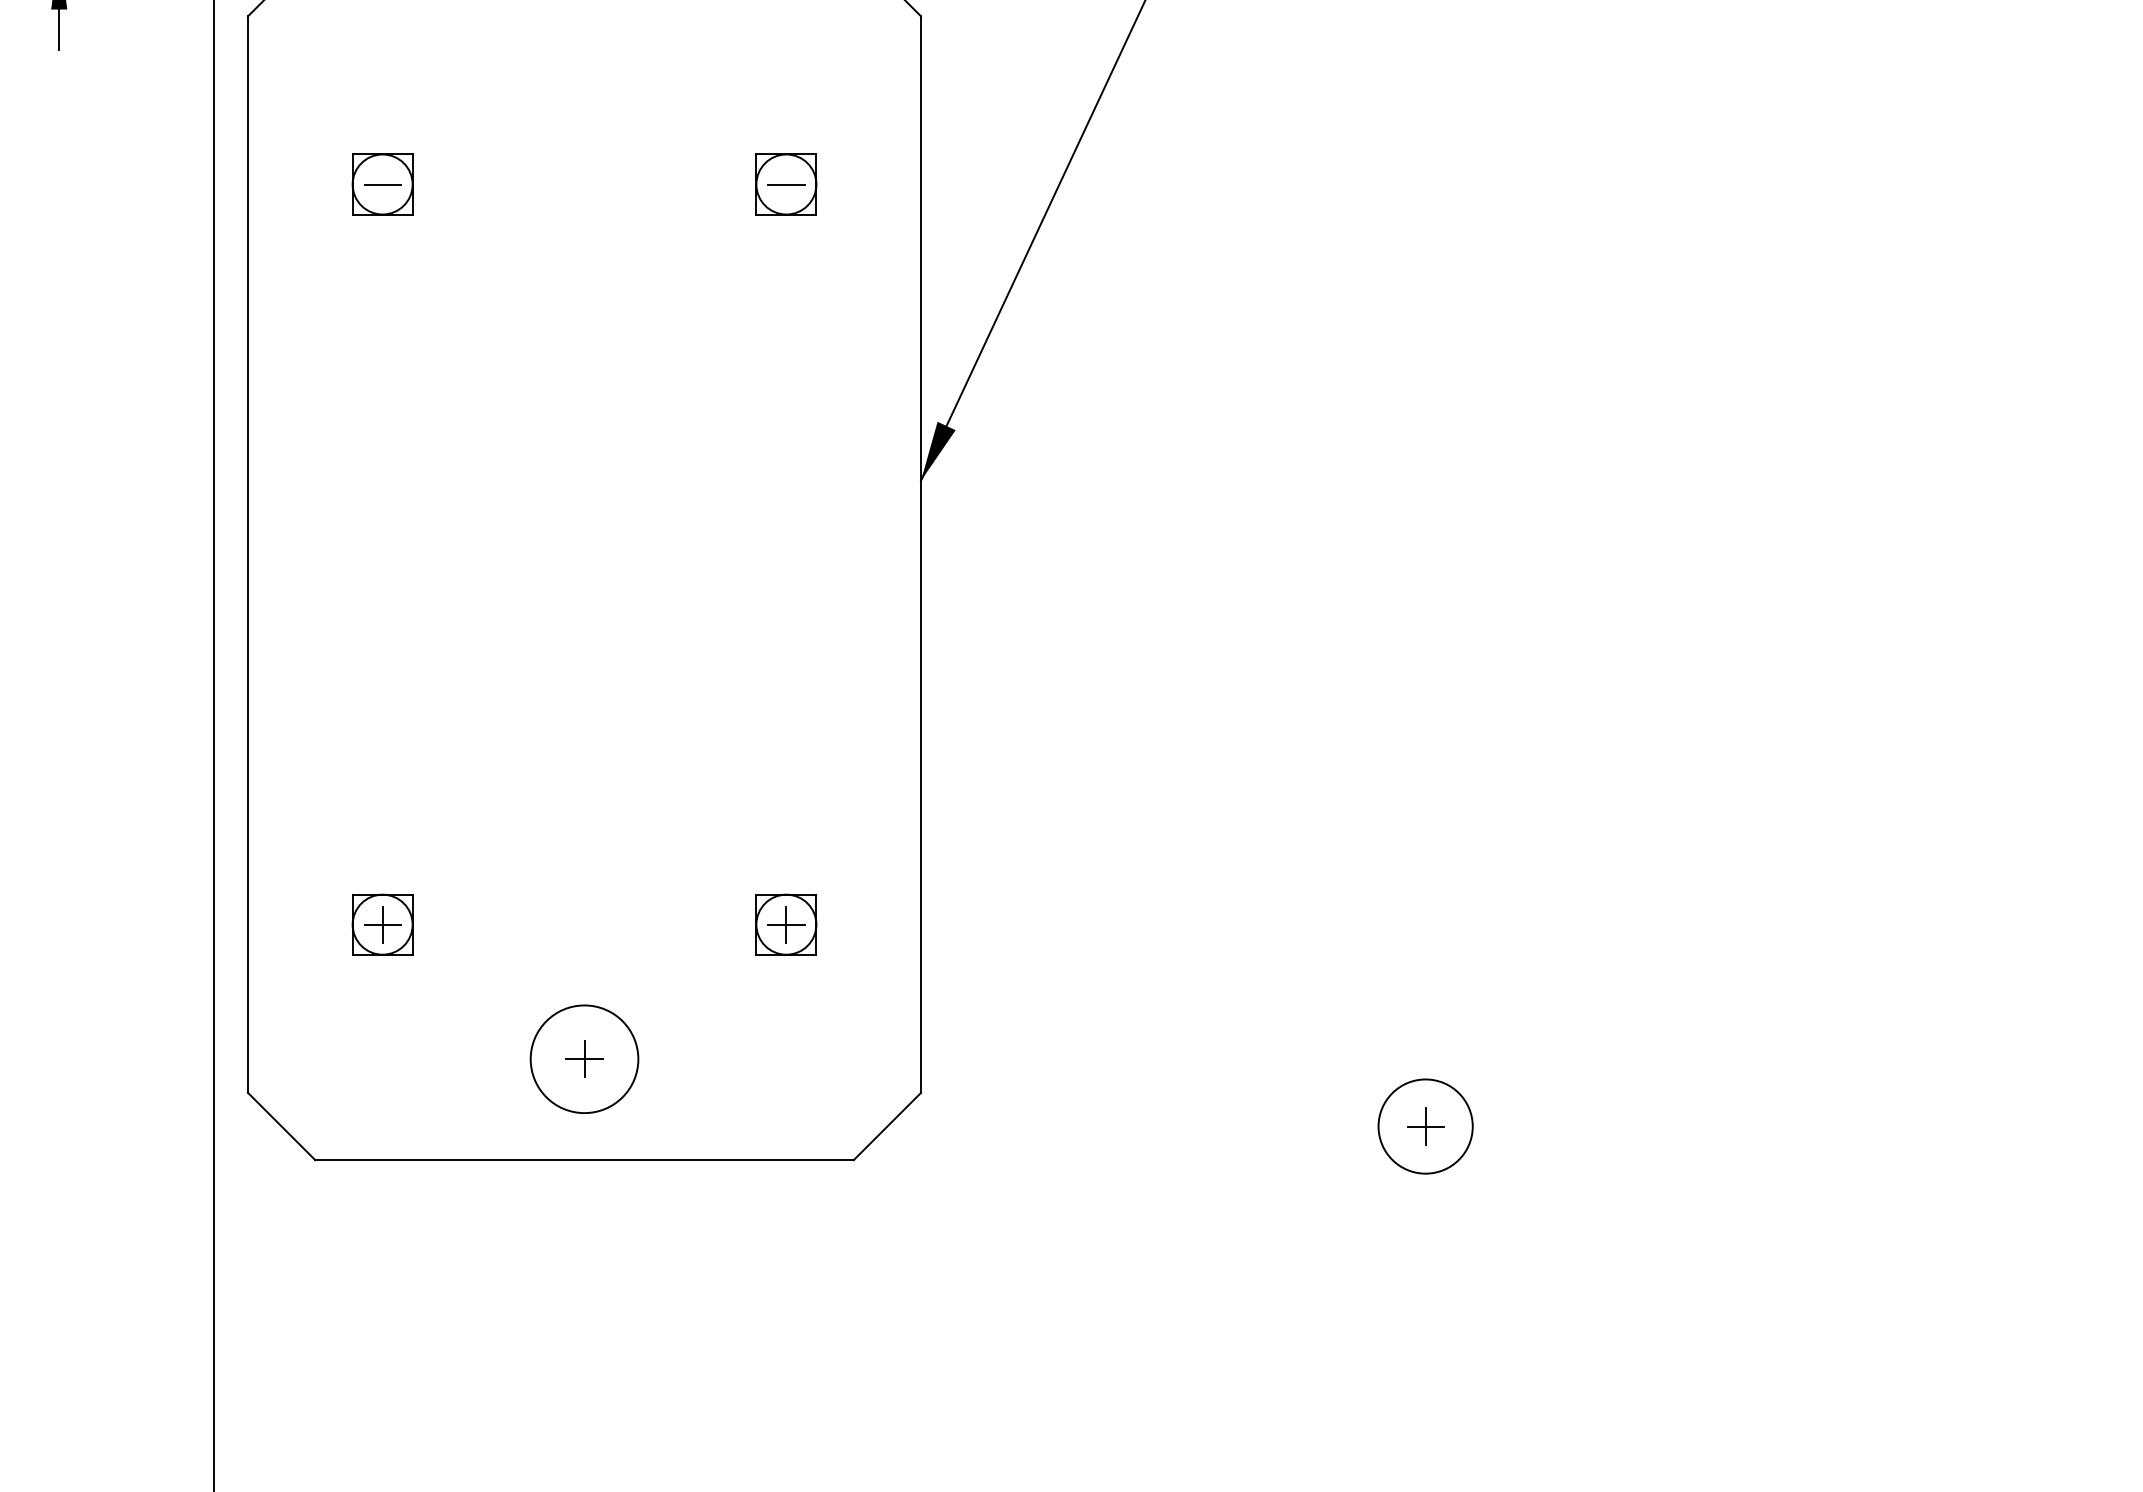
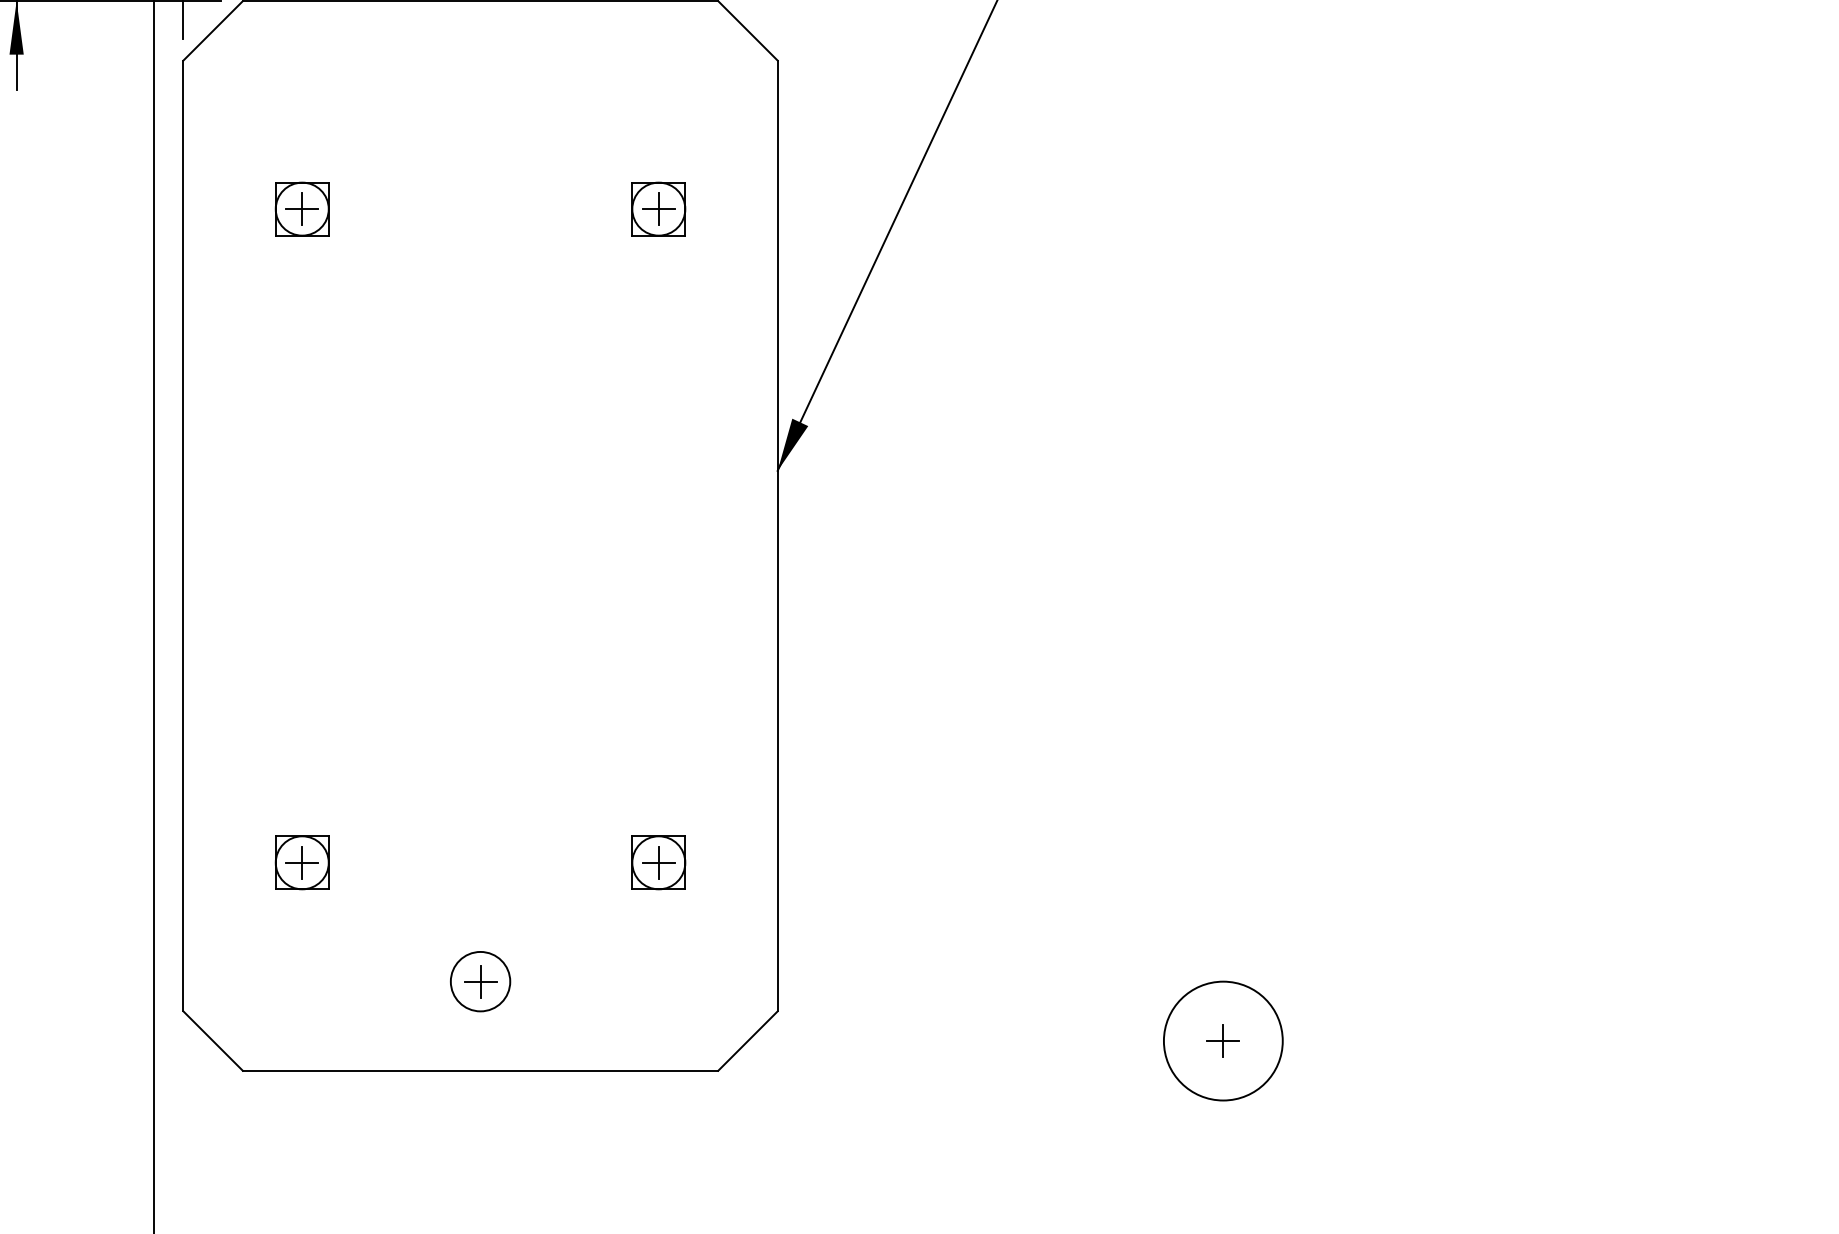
line: (382, 184) -> (302, 209), added
line: (786, 184) -> (658, 209), added
circle: (584, 1058) -> (480, 980), size x0.62
circle: (1425, 1126) -> (1223, 1041), size x1.43

